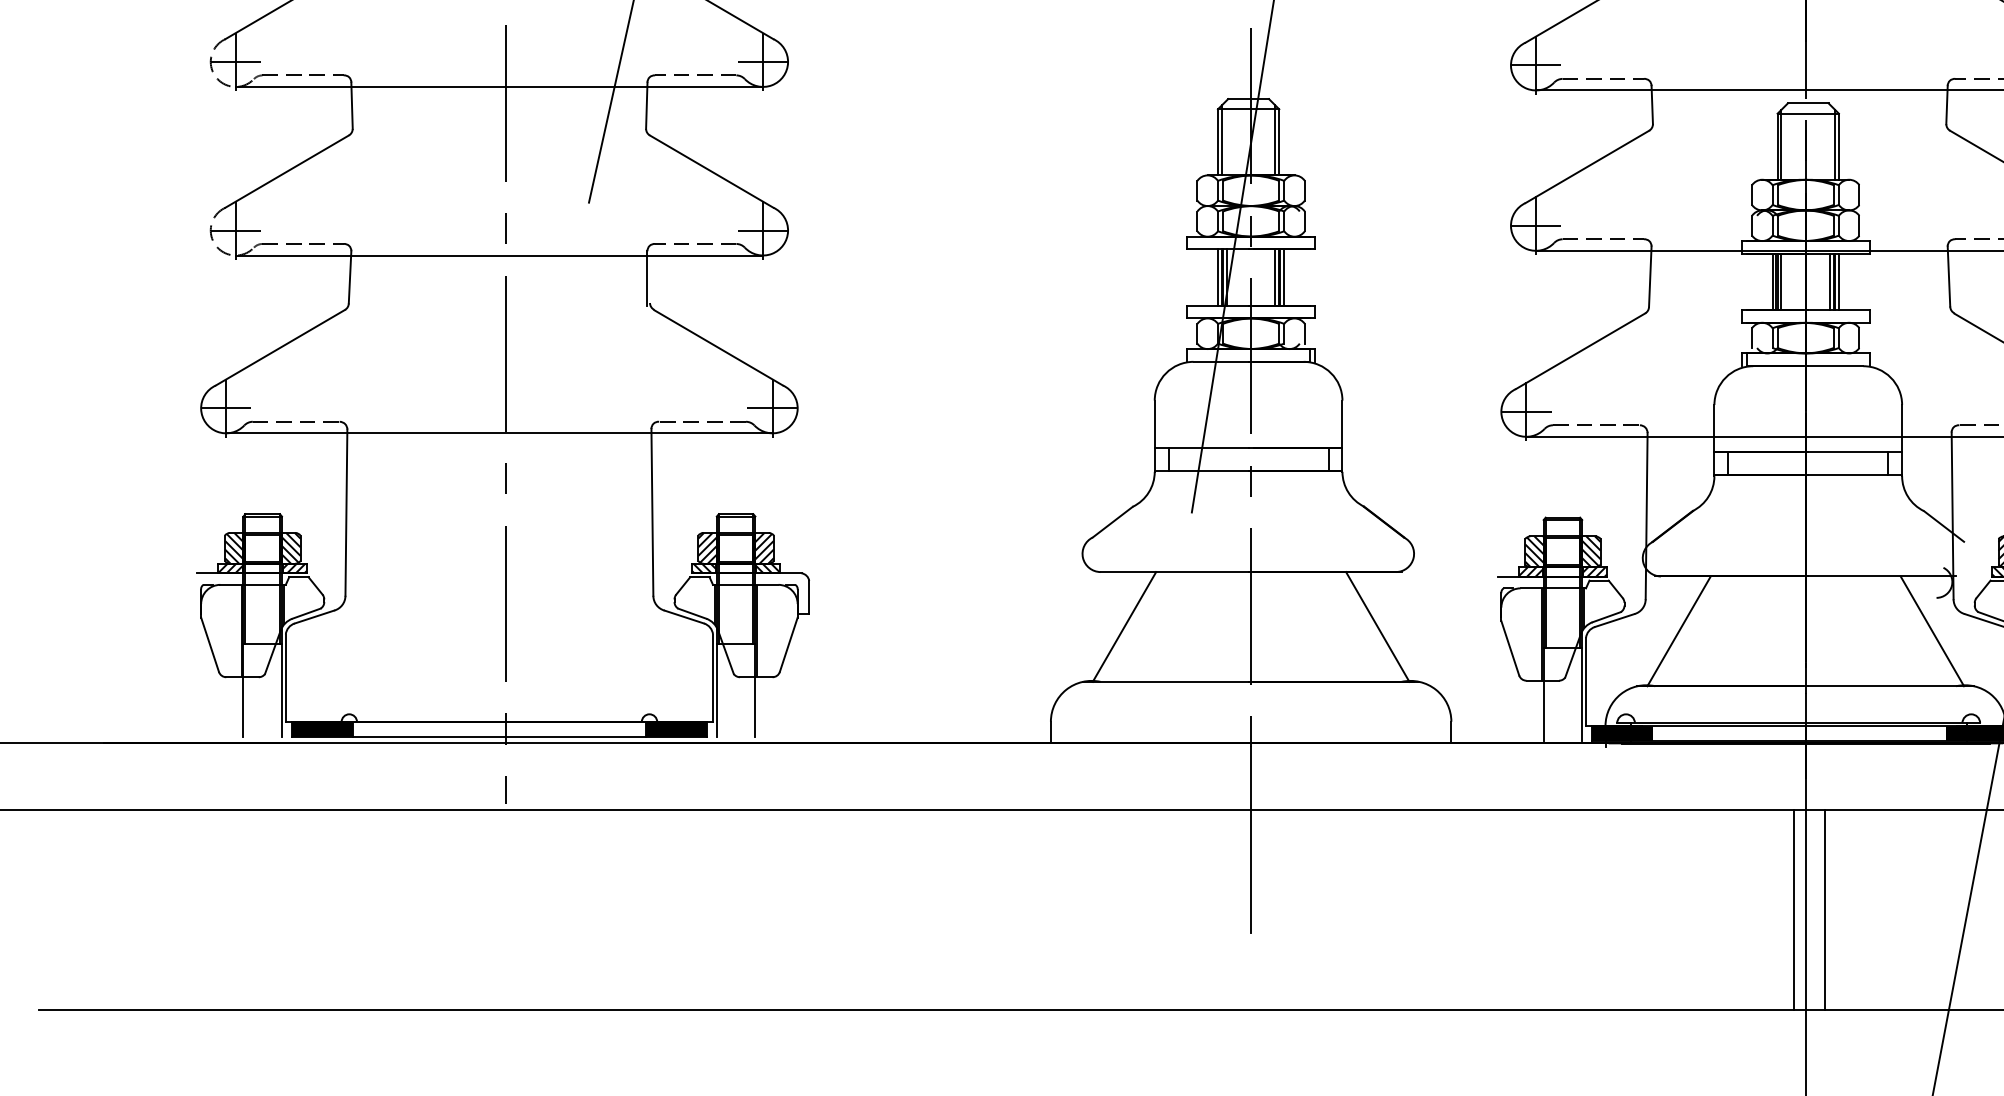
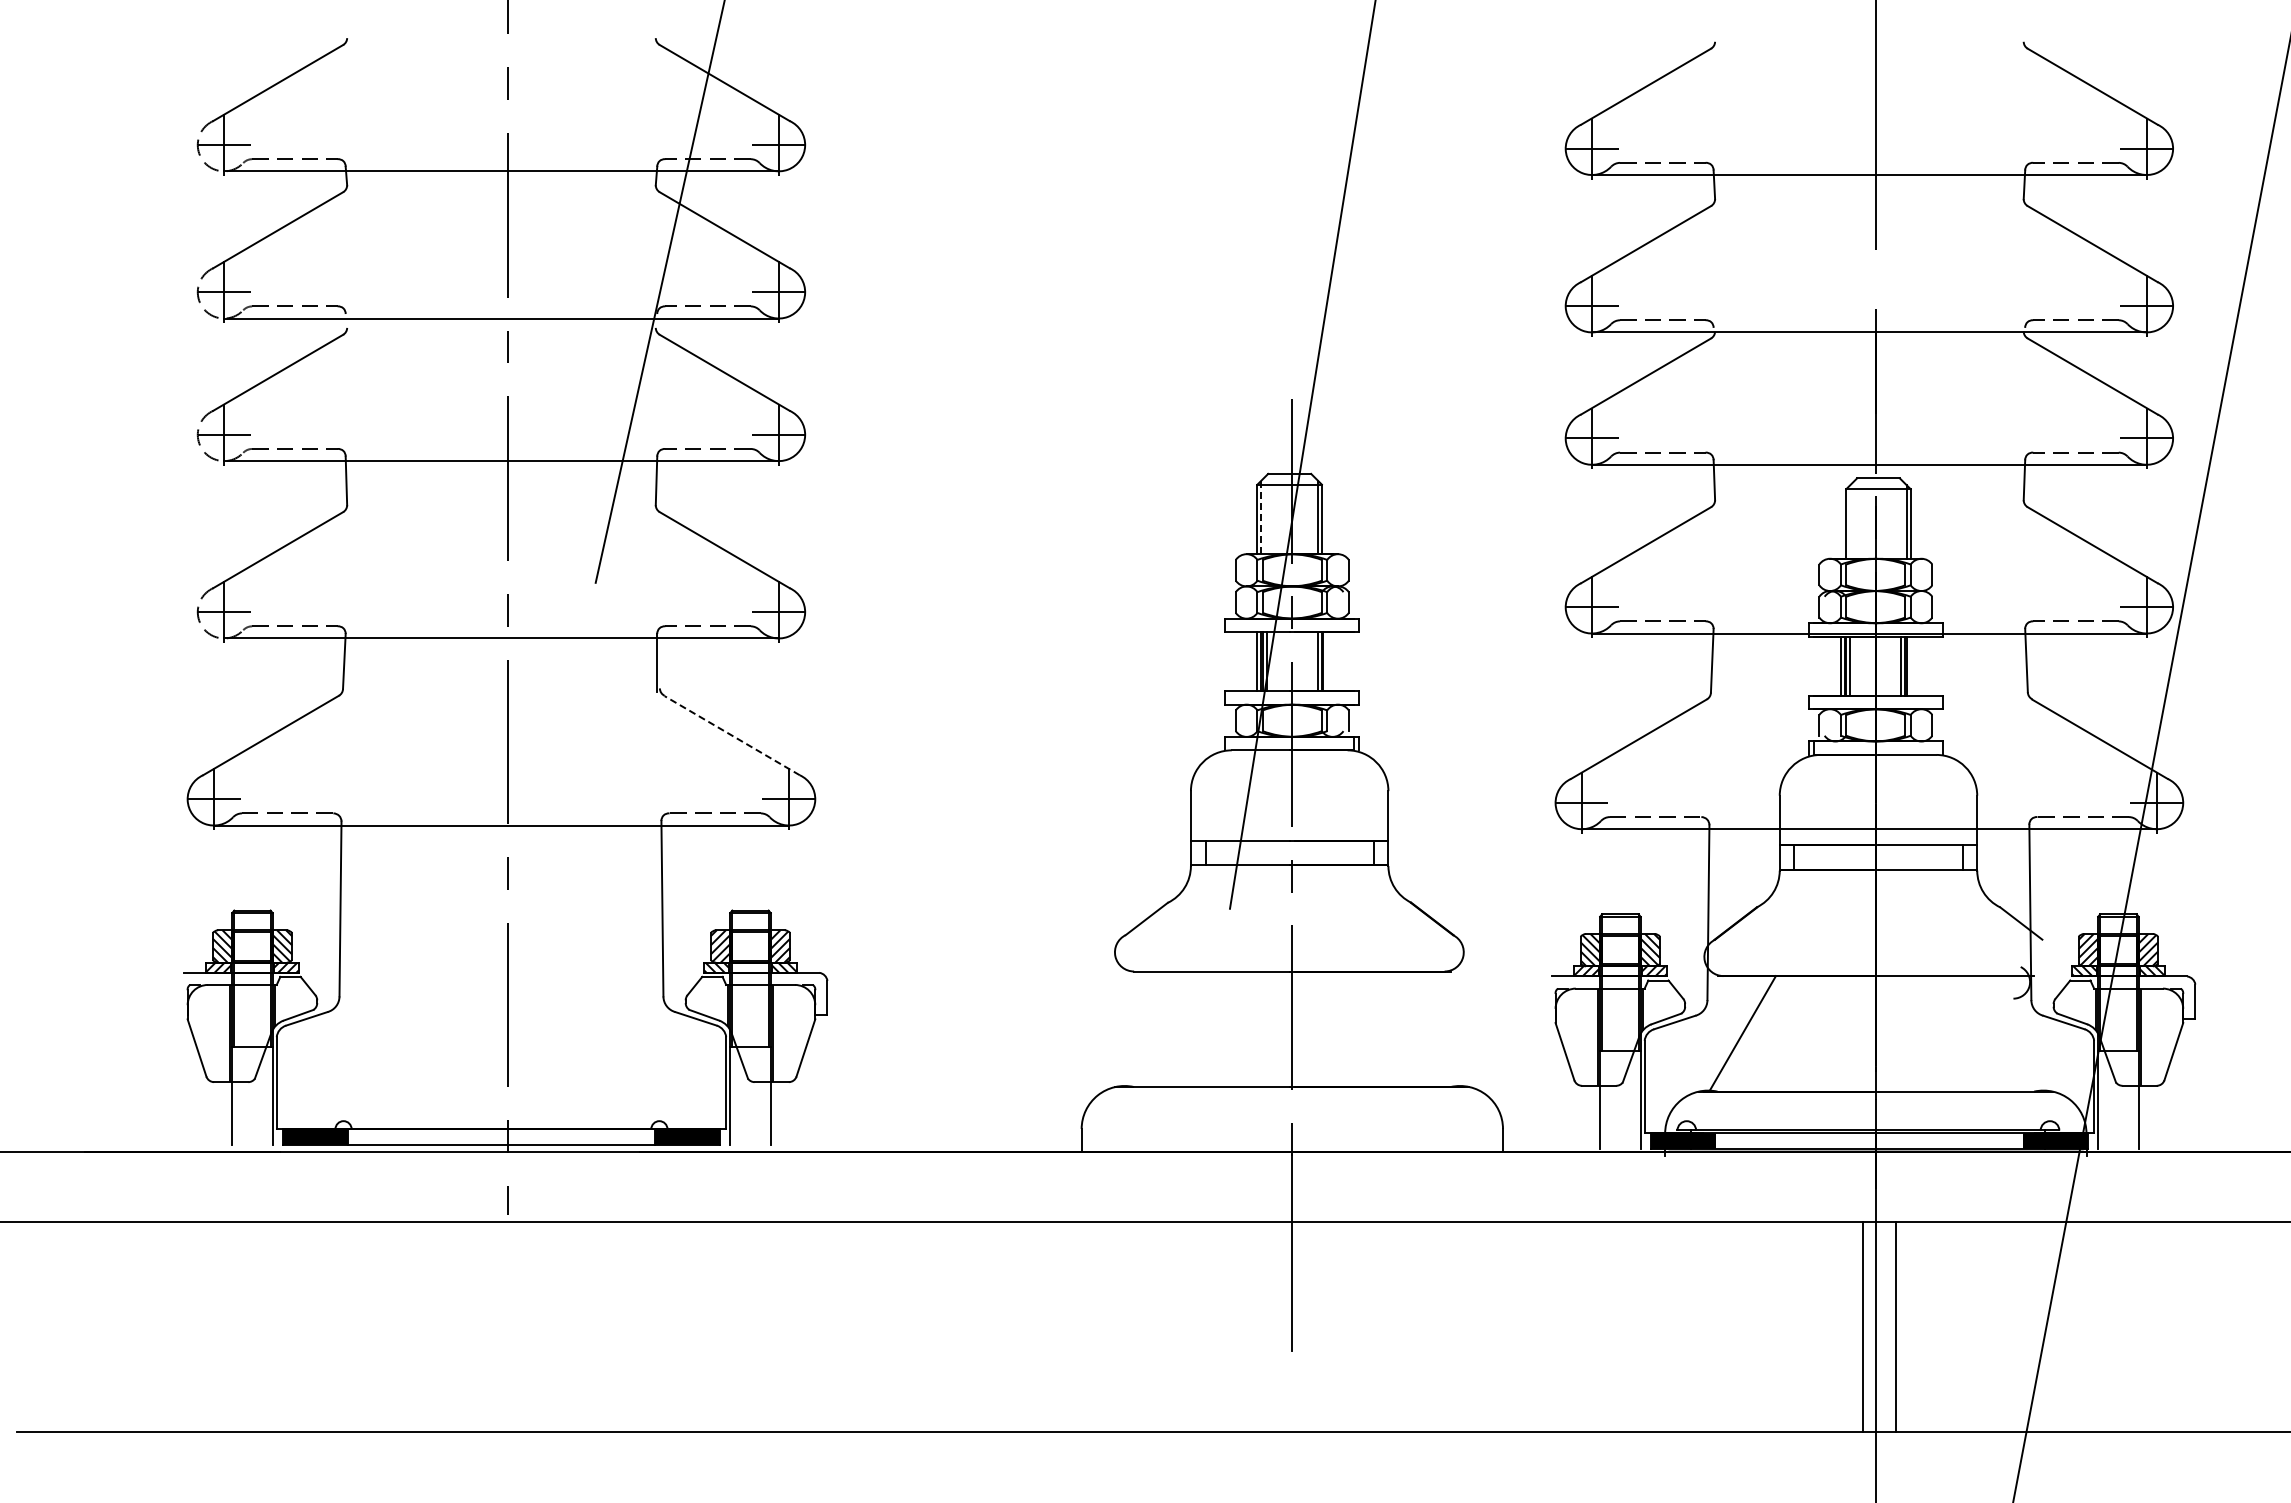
line: (1221, 140) -> (1261, 517), solid -> dashed
line: (1781, 144) -> (1850, 521), removed
line: (1284, 277) -> (1327, 661), removed
line: (1838, 281) -> (1910, 665), removed
line: (718, 347) -> (731, 735), solid -> dashed
line: (1123, 627) -> (1158, 1029), removed
line: (1377, 627) -> (1425, 1029), removed
line: (1931, 630) -> (2008, 1033), removed

